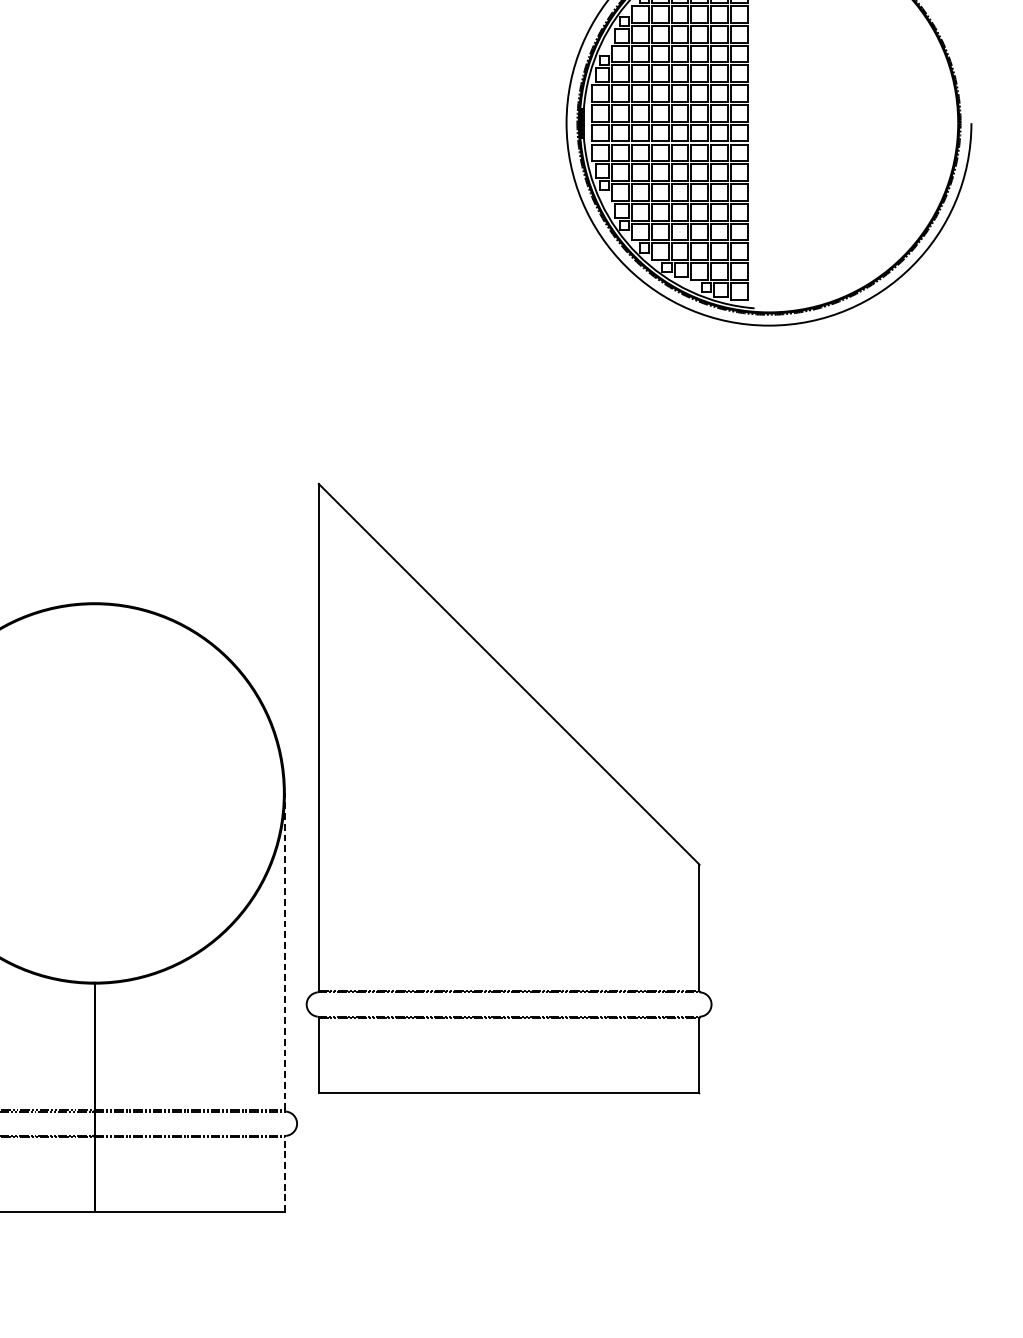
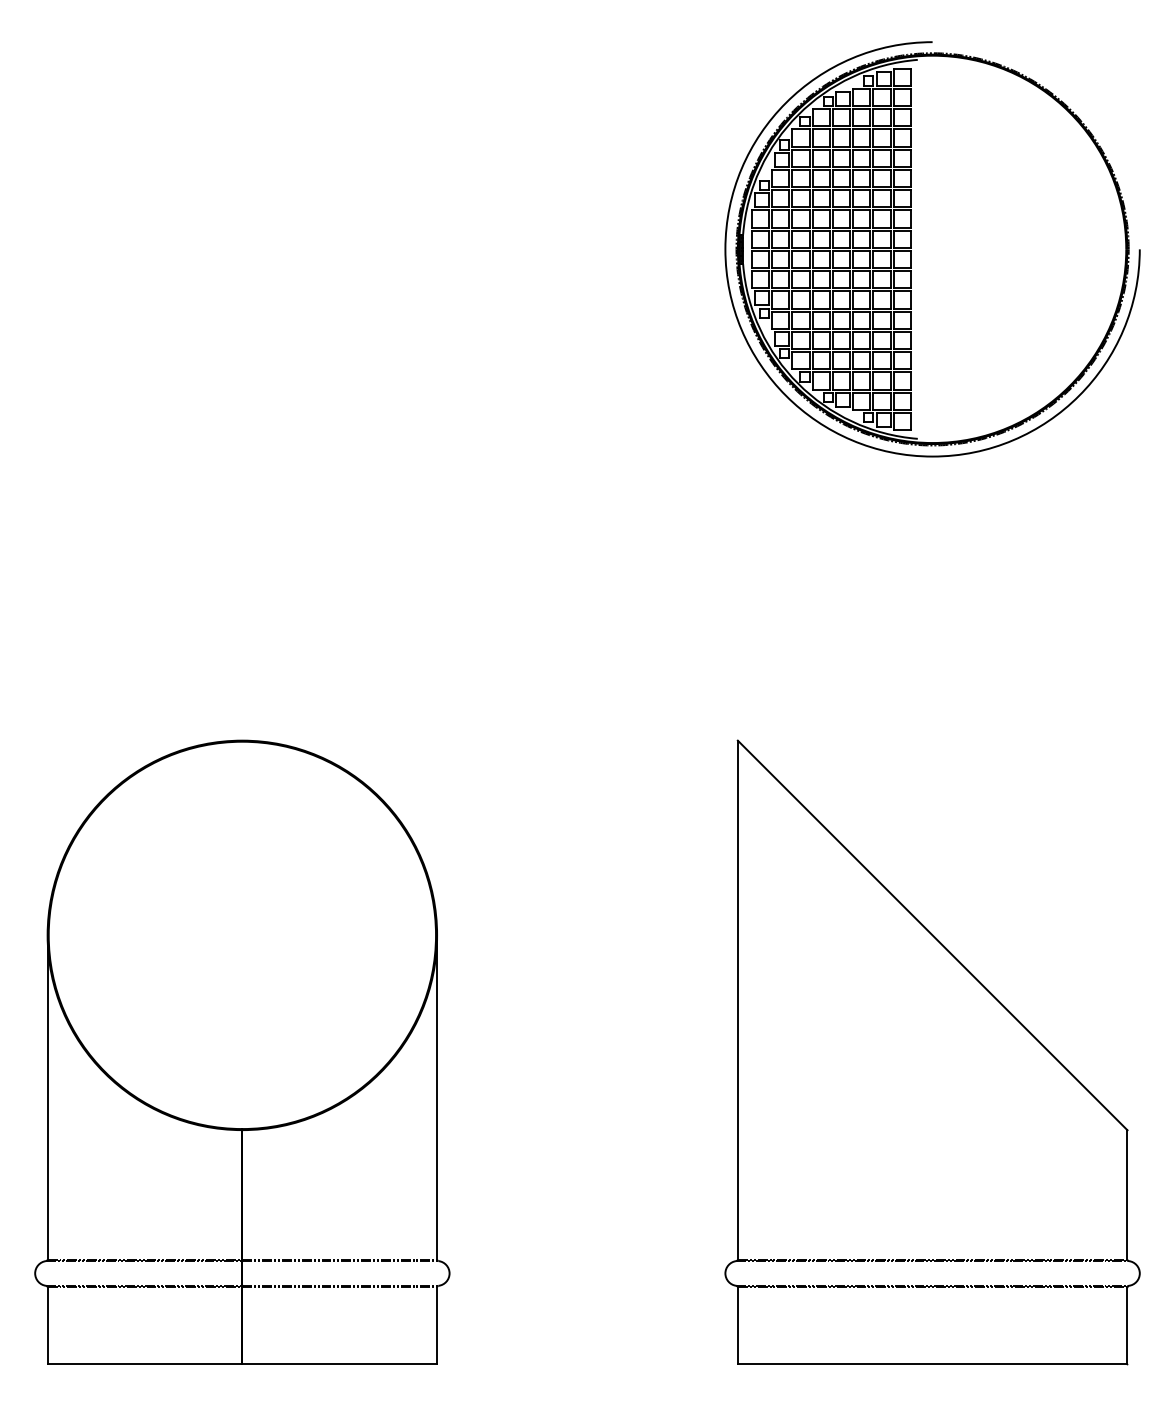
part: (509, 788) -> (932, 1052), moved
line: (285, 950) -> (437, 1096), dashed -> solid
line: (285, 1174) -> (437, 1325), dashed -> solid

